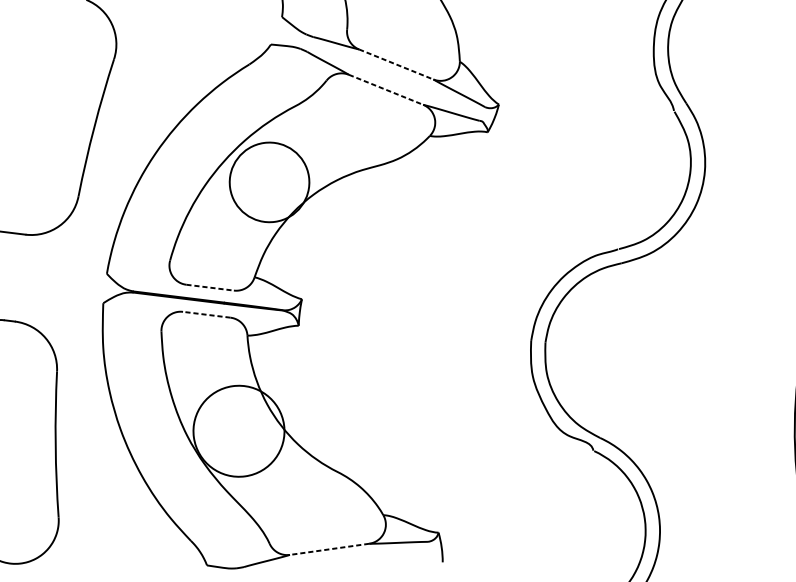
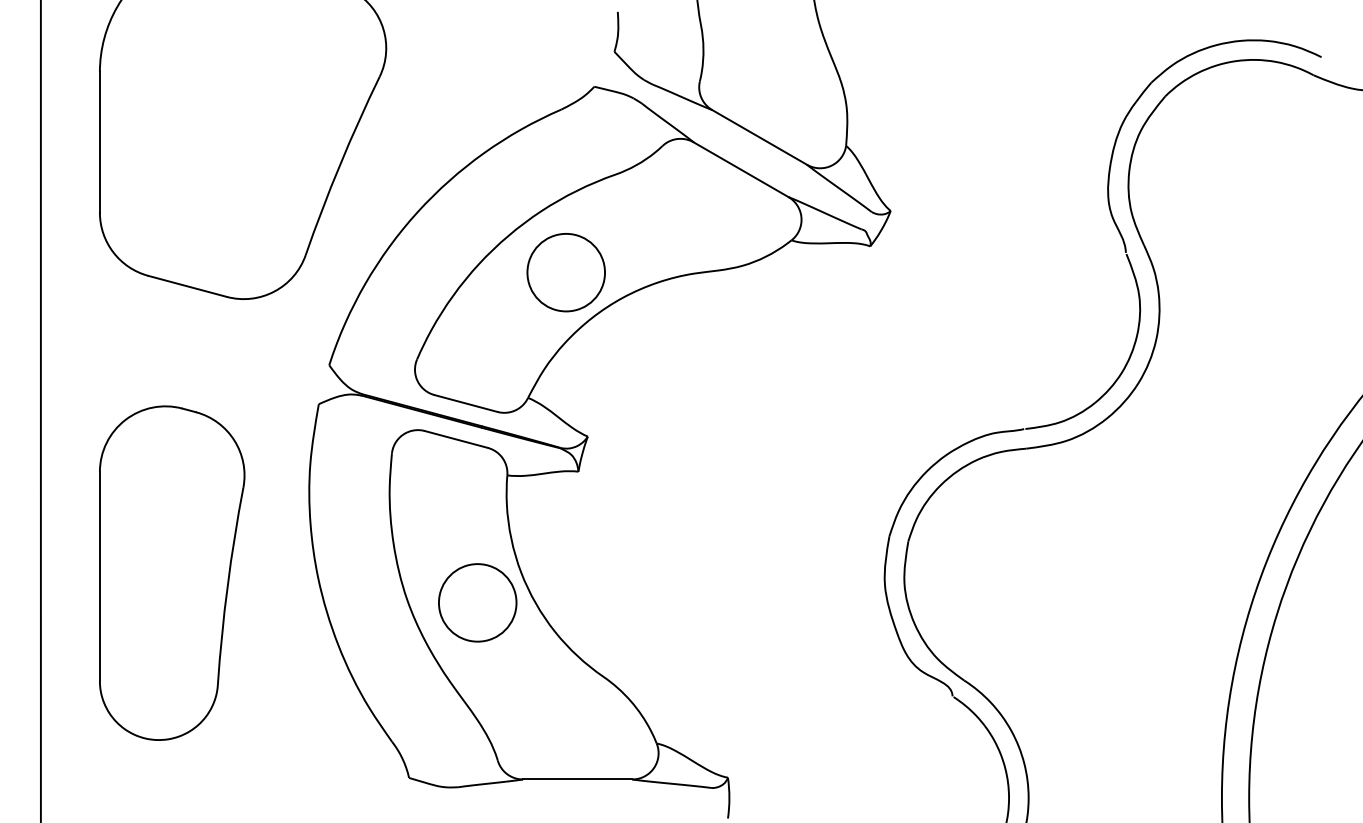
line: (396, 64) -> (759, 137), dashed -> solid
line: (386, 89) -> (741, 169), dashed -> solid
circle: (269, 182) -> (566, 272), size x0.71
line: (210, 287) -> (466, 403), dashed -> solid
line: (206, 314) -> (456, 439), dashed -> solid
circle: (238, 431) -> (477, 602), size x0.62
line: (329, 549) -> (577, 779), dashed -> solid

